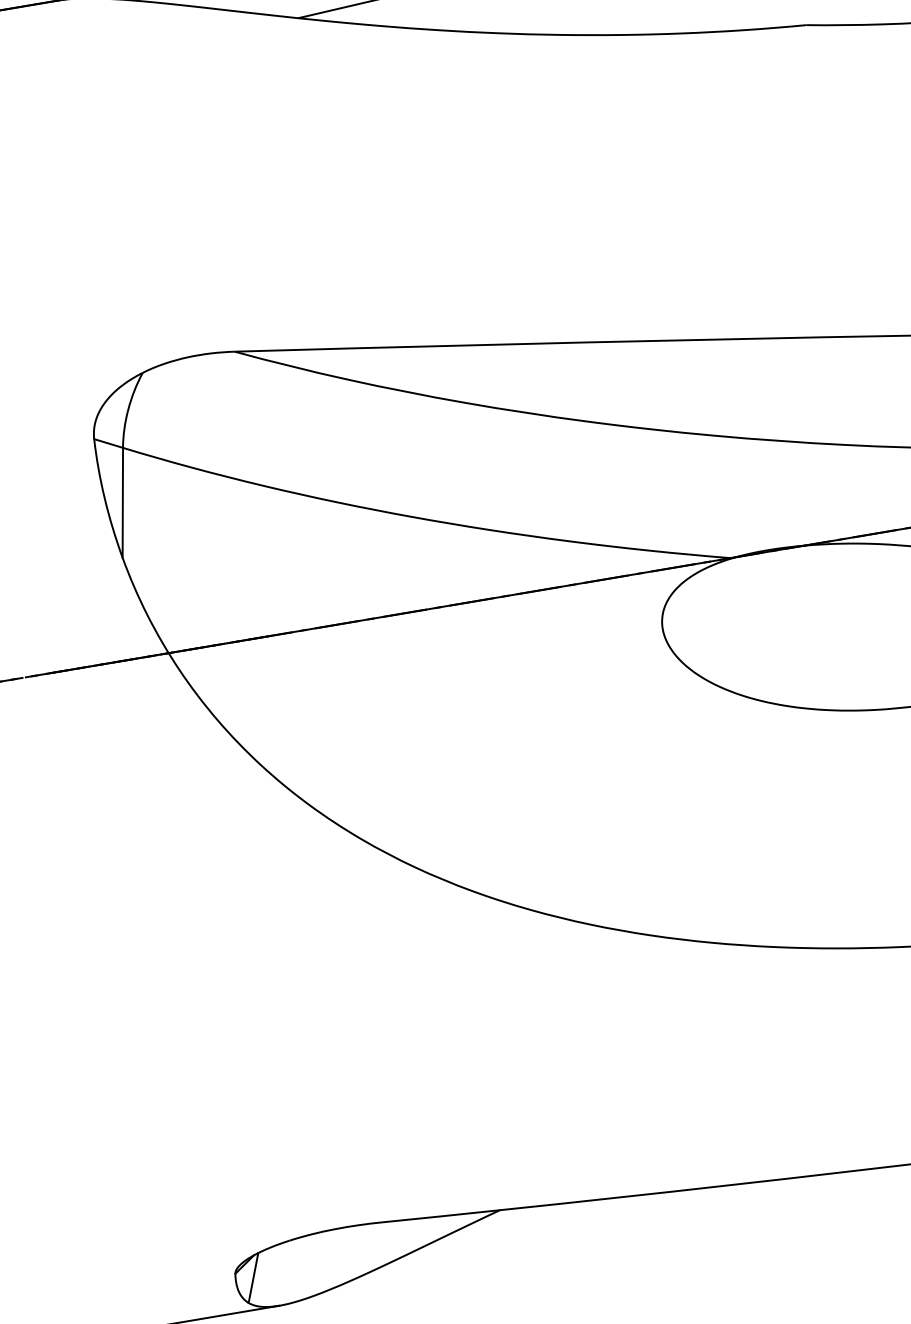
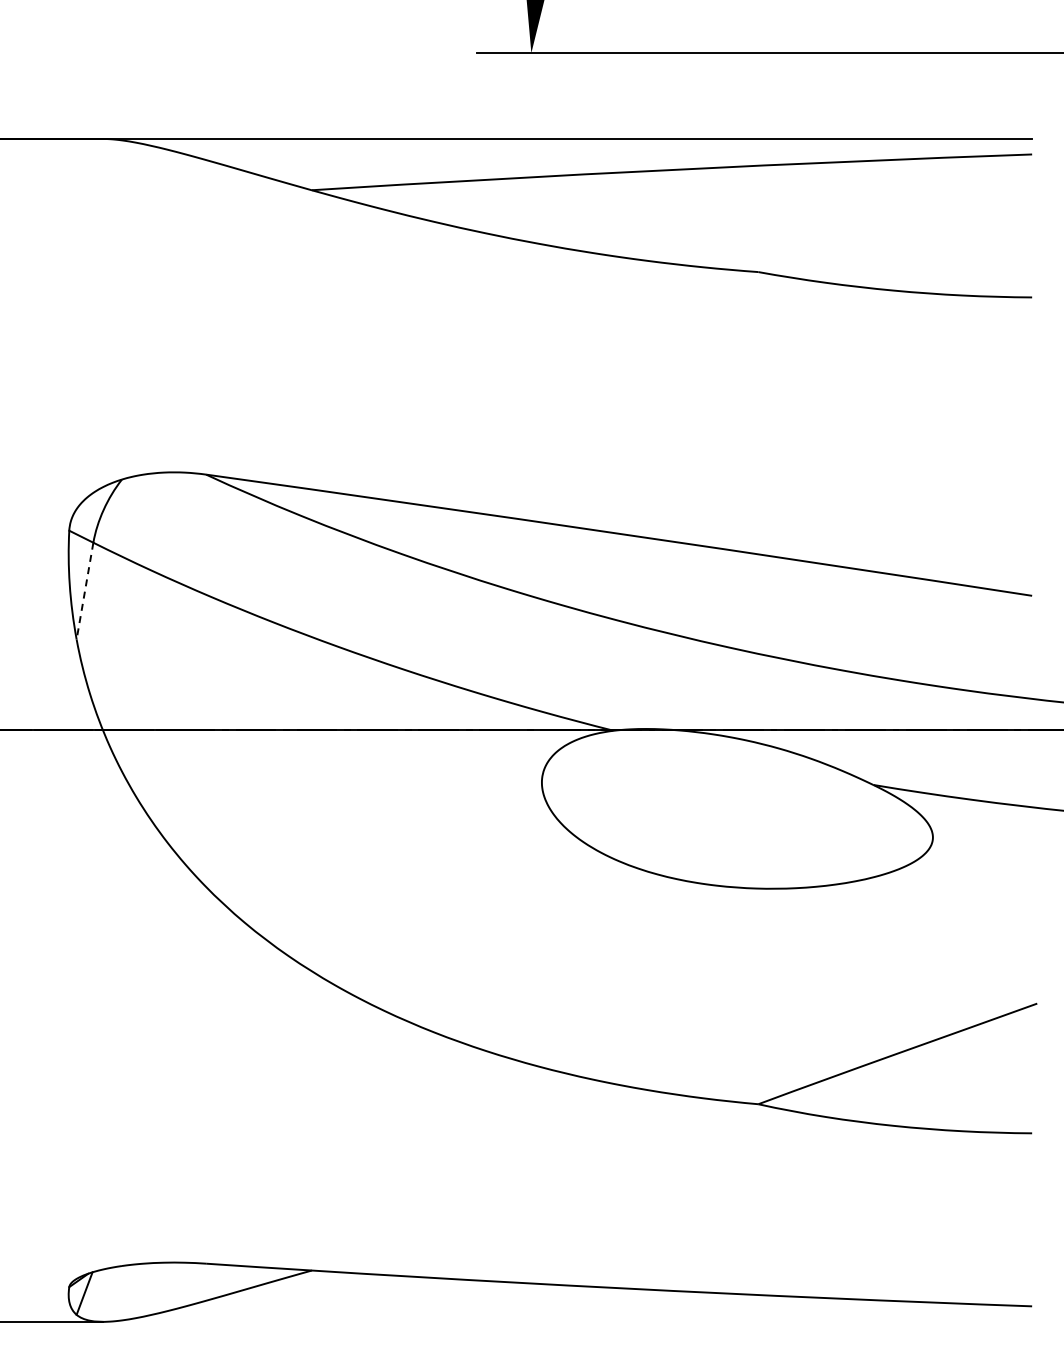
line: (122, 503) -> (84, 591), solid -> dashed

